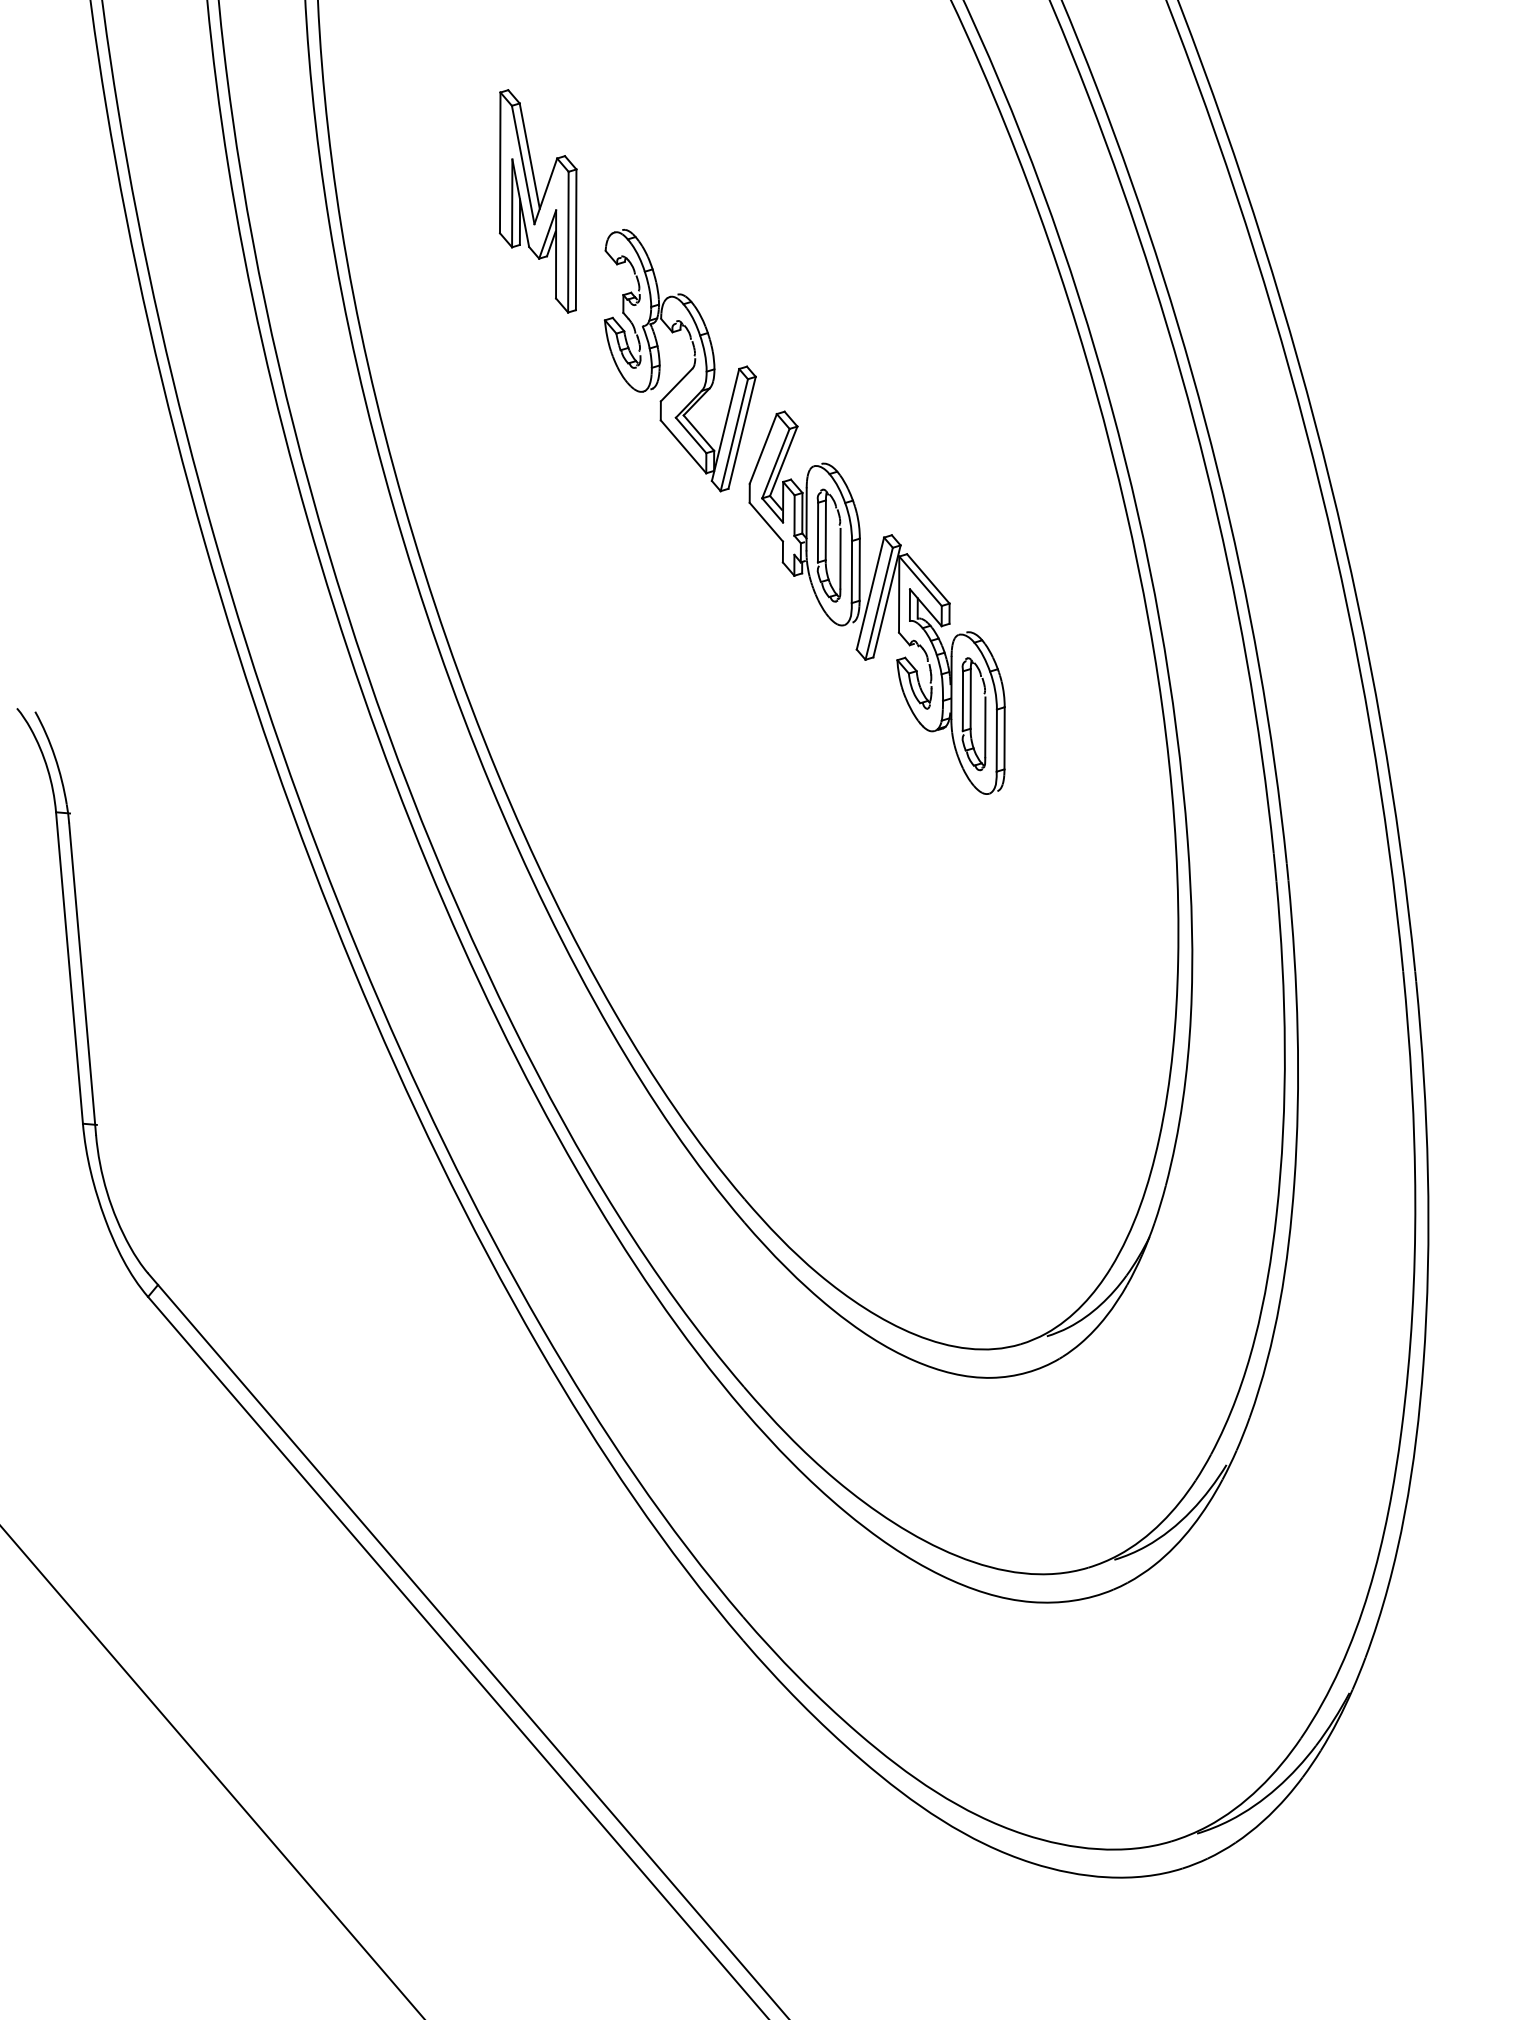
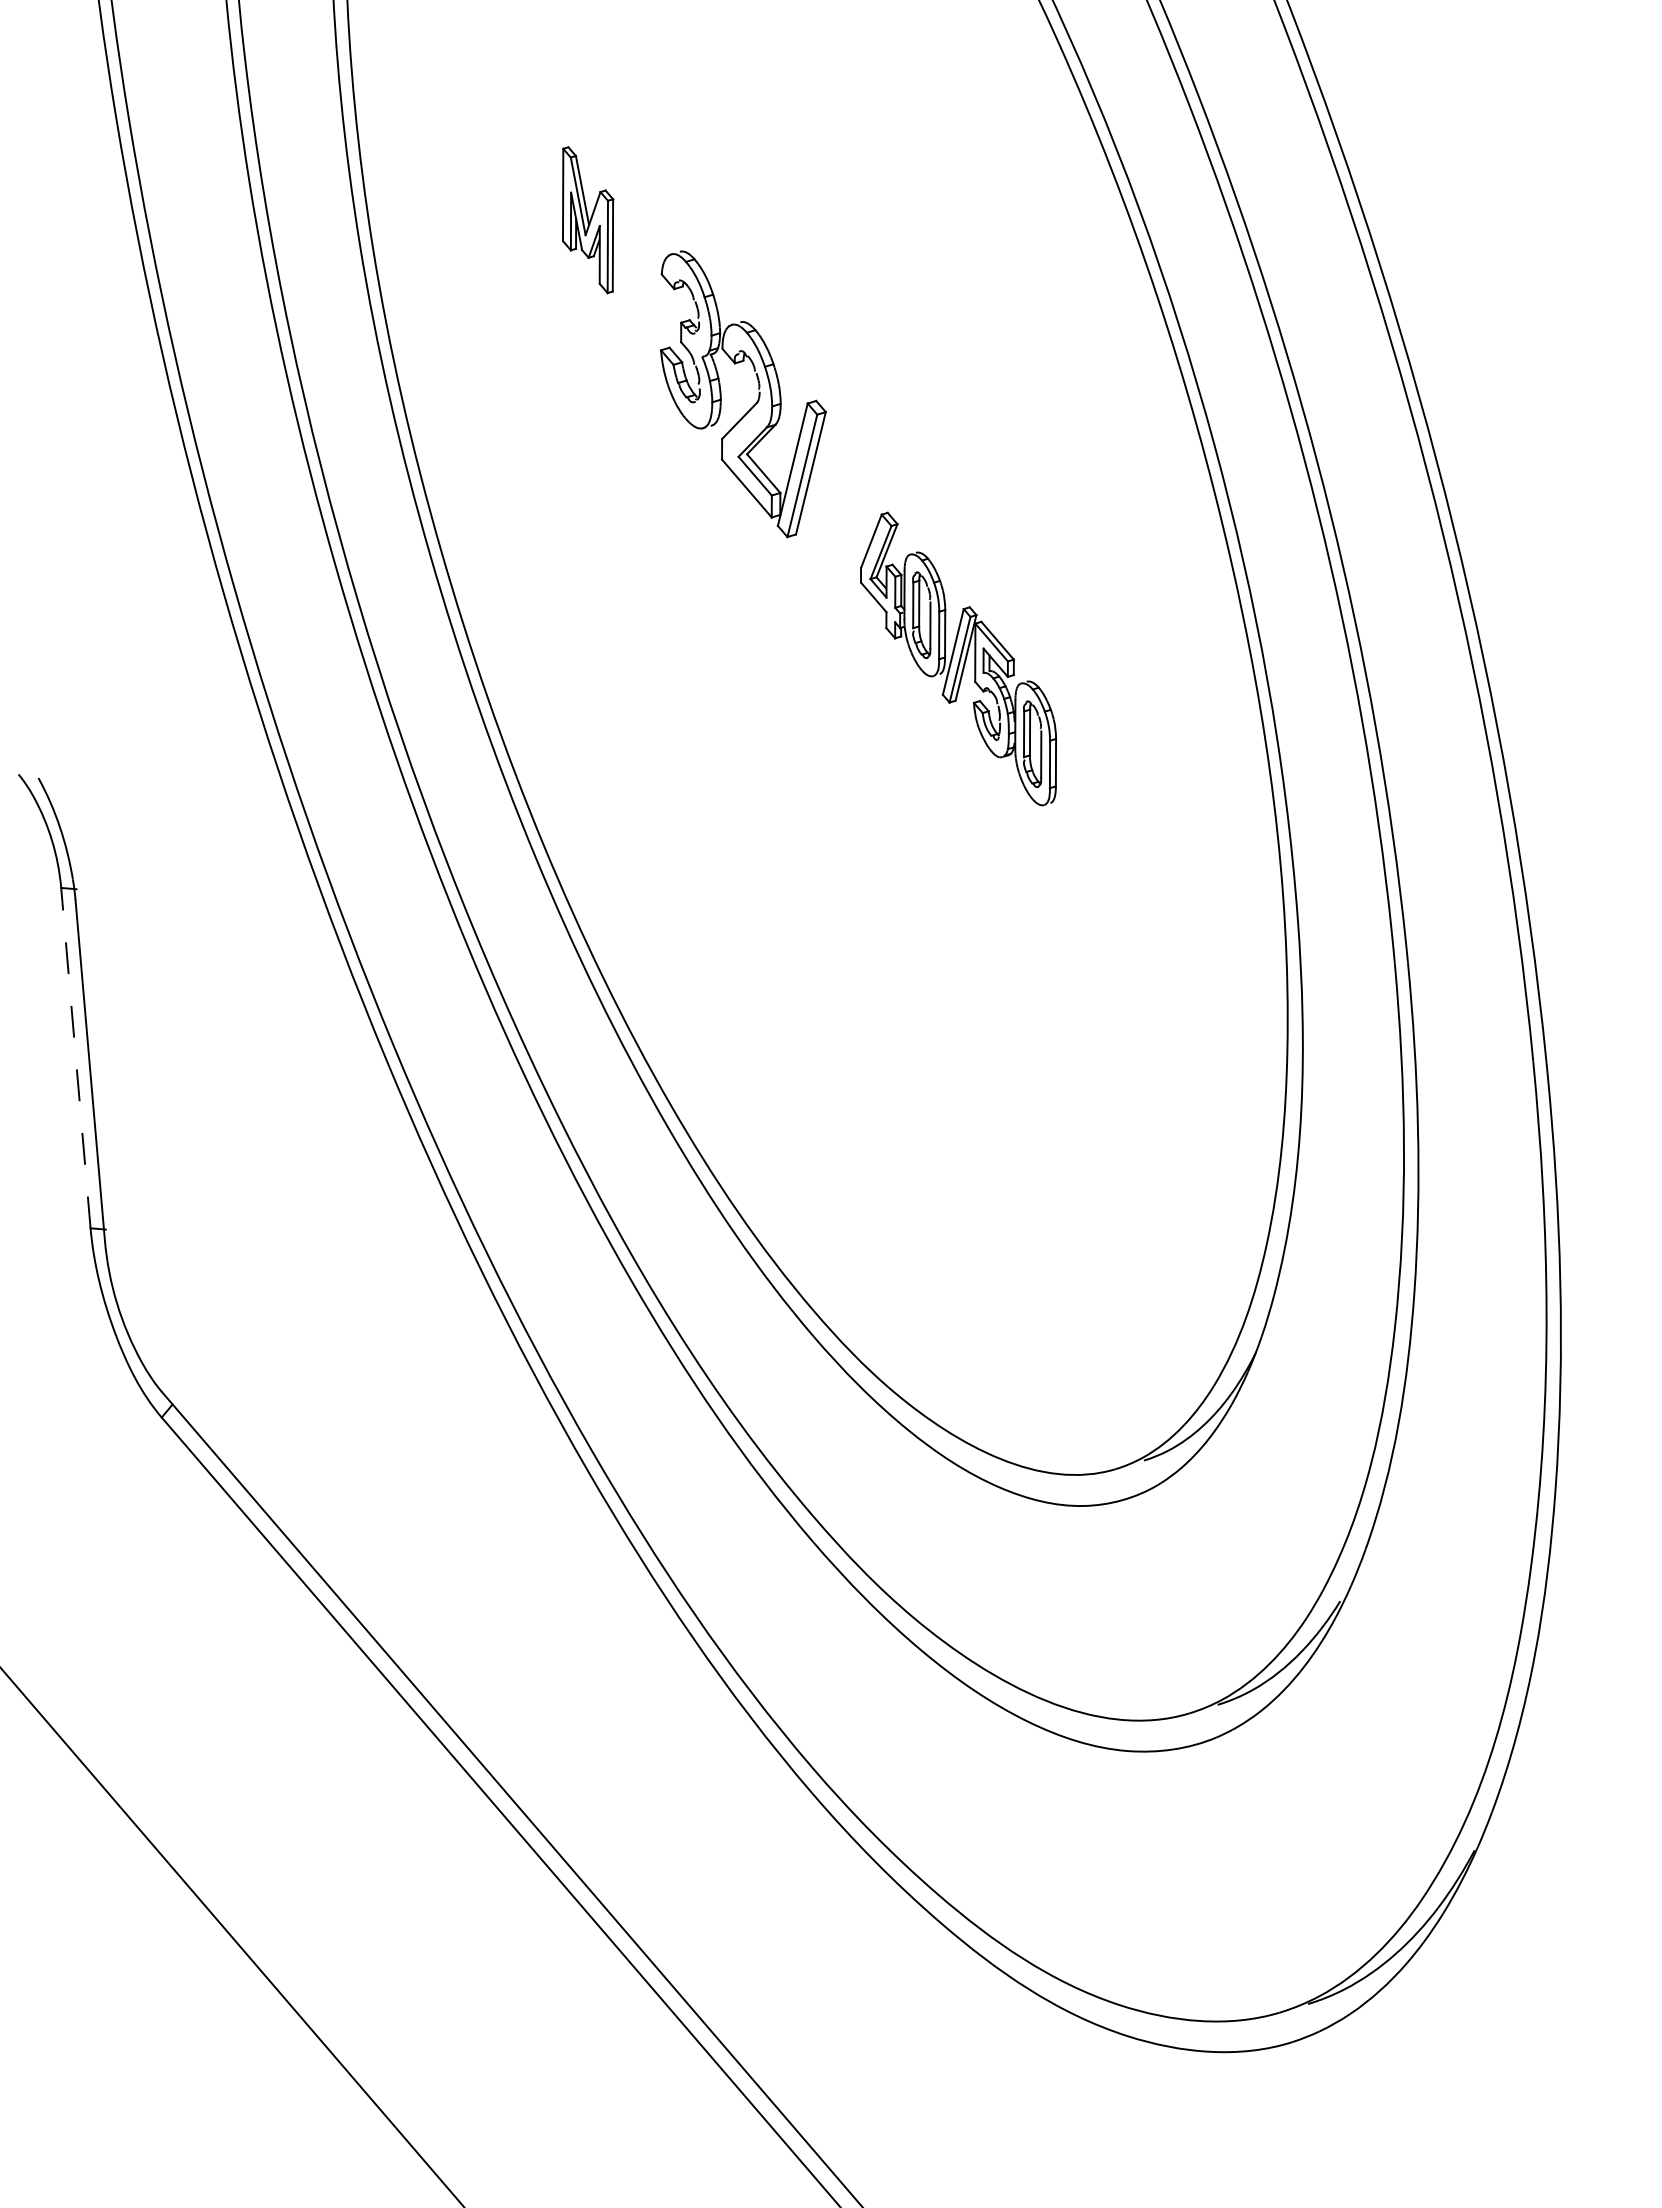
part: (537, 200) -> (587, 219), size x0.6
part: (877, 602) -> (958, 658), size x0.7
line: (69, 968) -> (75, 1058), solid -> dashed

